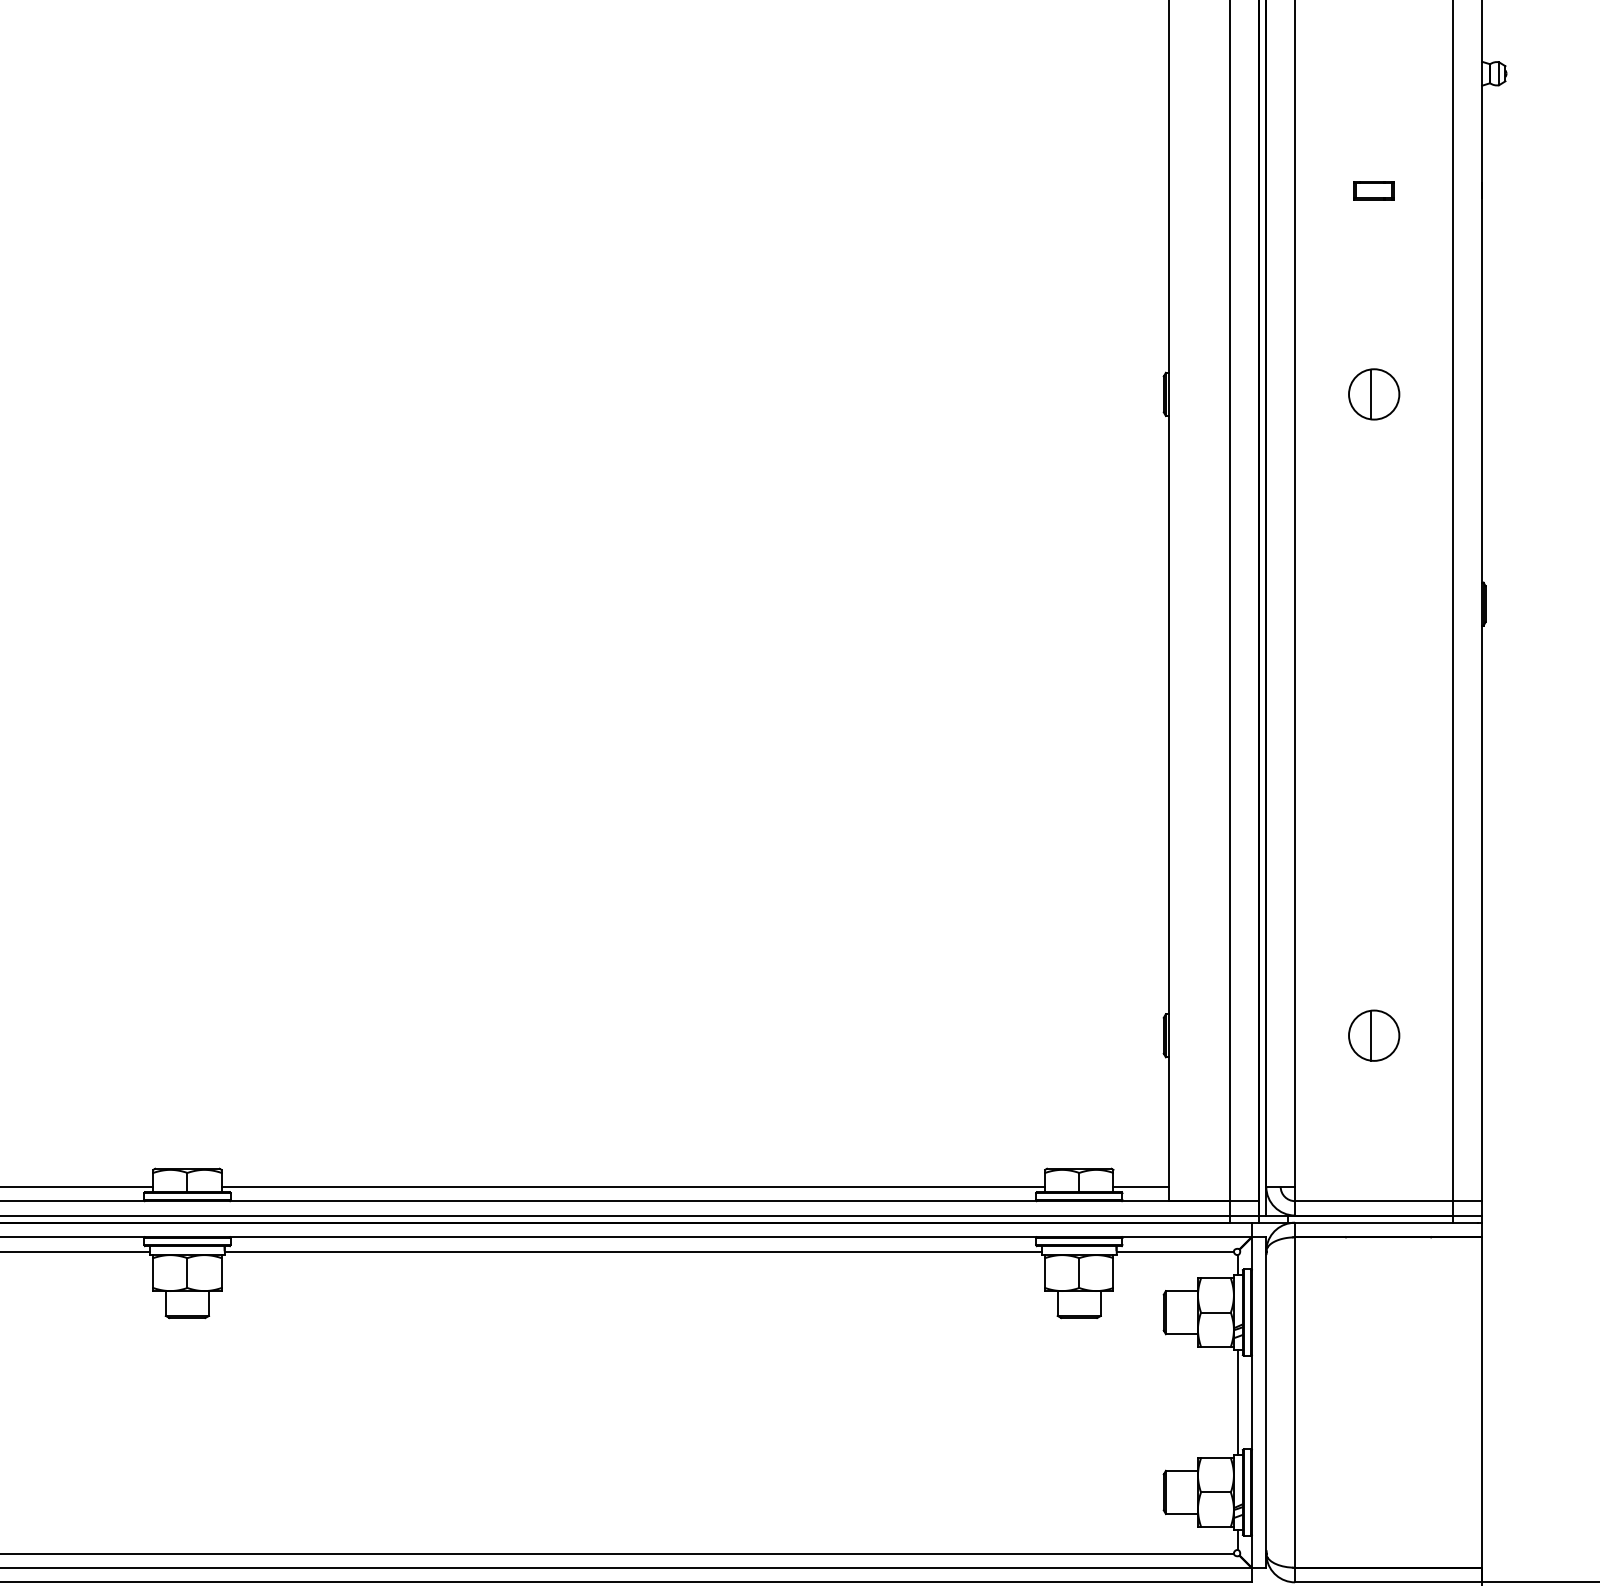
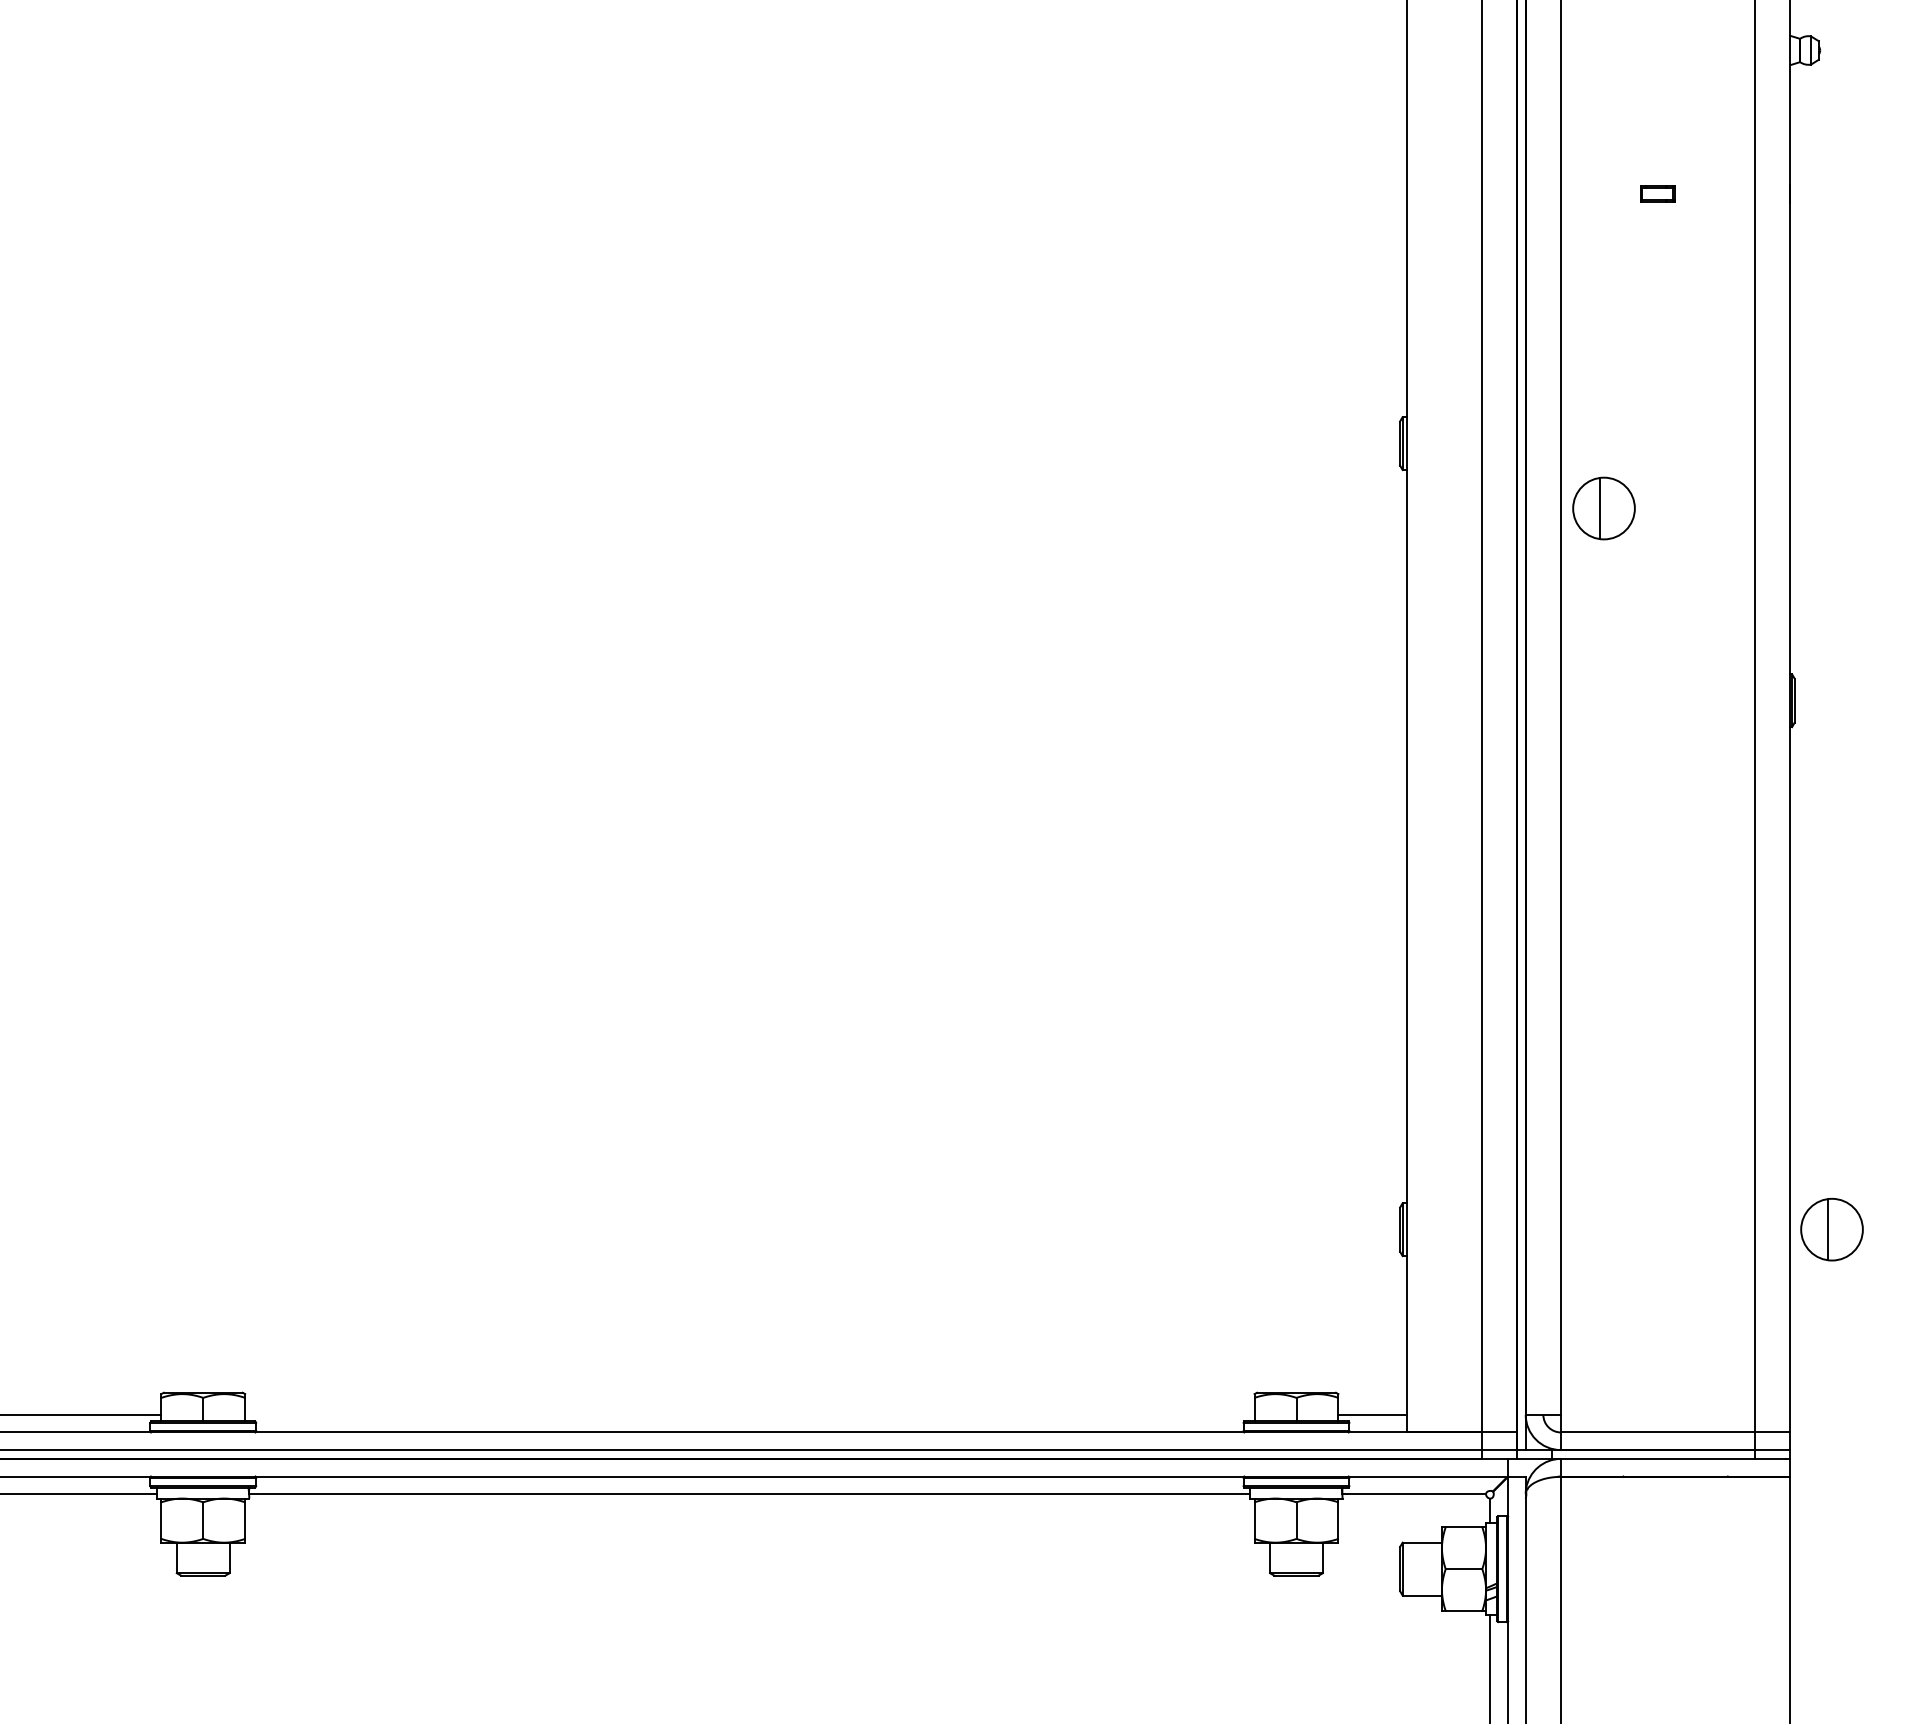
part: (1373, 190) -> (1657, 193), size x0.7
part: (1374, 394) -> (1604, 508), moved
part: (1374, 1035) -> (1832, 1229), moved
line: (633, 1186) -> (750, 1414), removed

